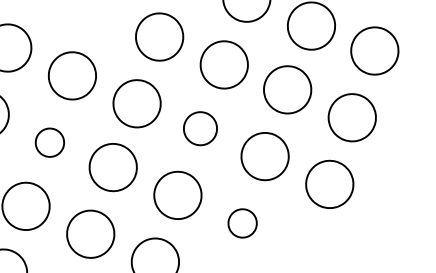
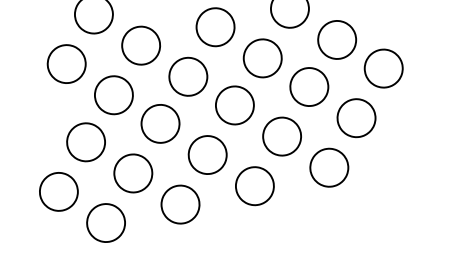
part: (199, 128) -> (234, 105), size x1.43
part: (49, 143) -> (113, 95), size x1.67
part: (242, 223) -> (254, 186), size x1.67

